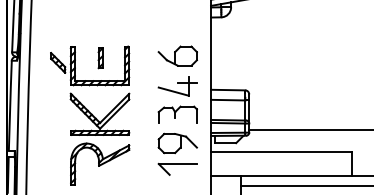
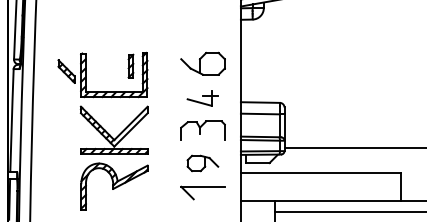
part: (100, 58) -> (130, 66), moved
part: (177, 86) -> (202, 98), size x0.7
part: (177, 143) -> (202, 163), size x0.7

